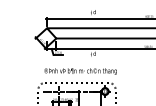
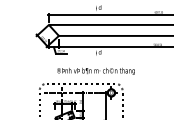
text: (80, 71) -> (95, 71), moved

